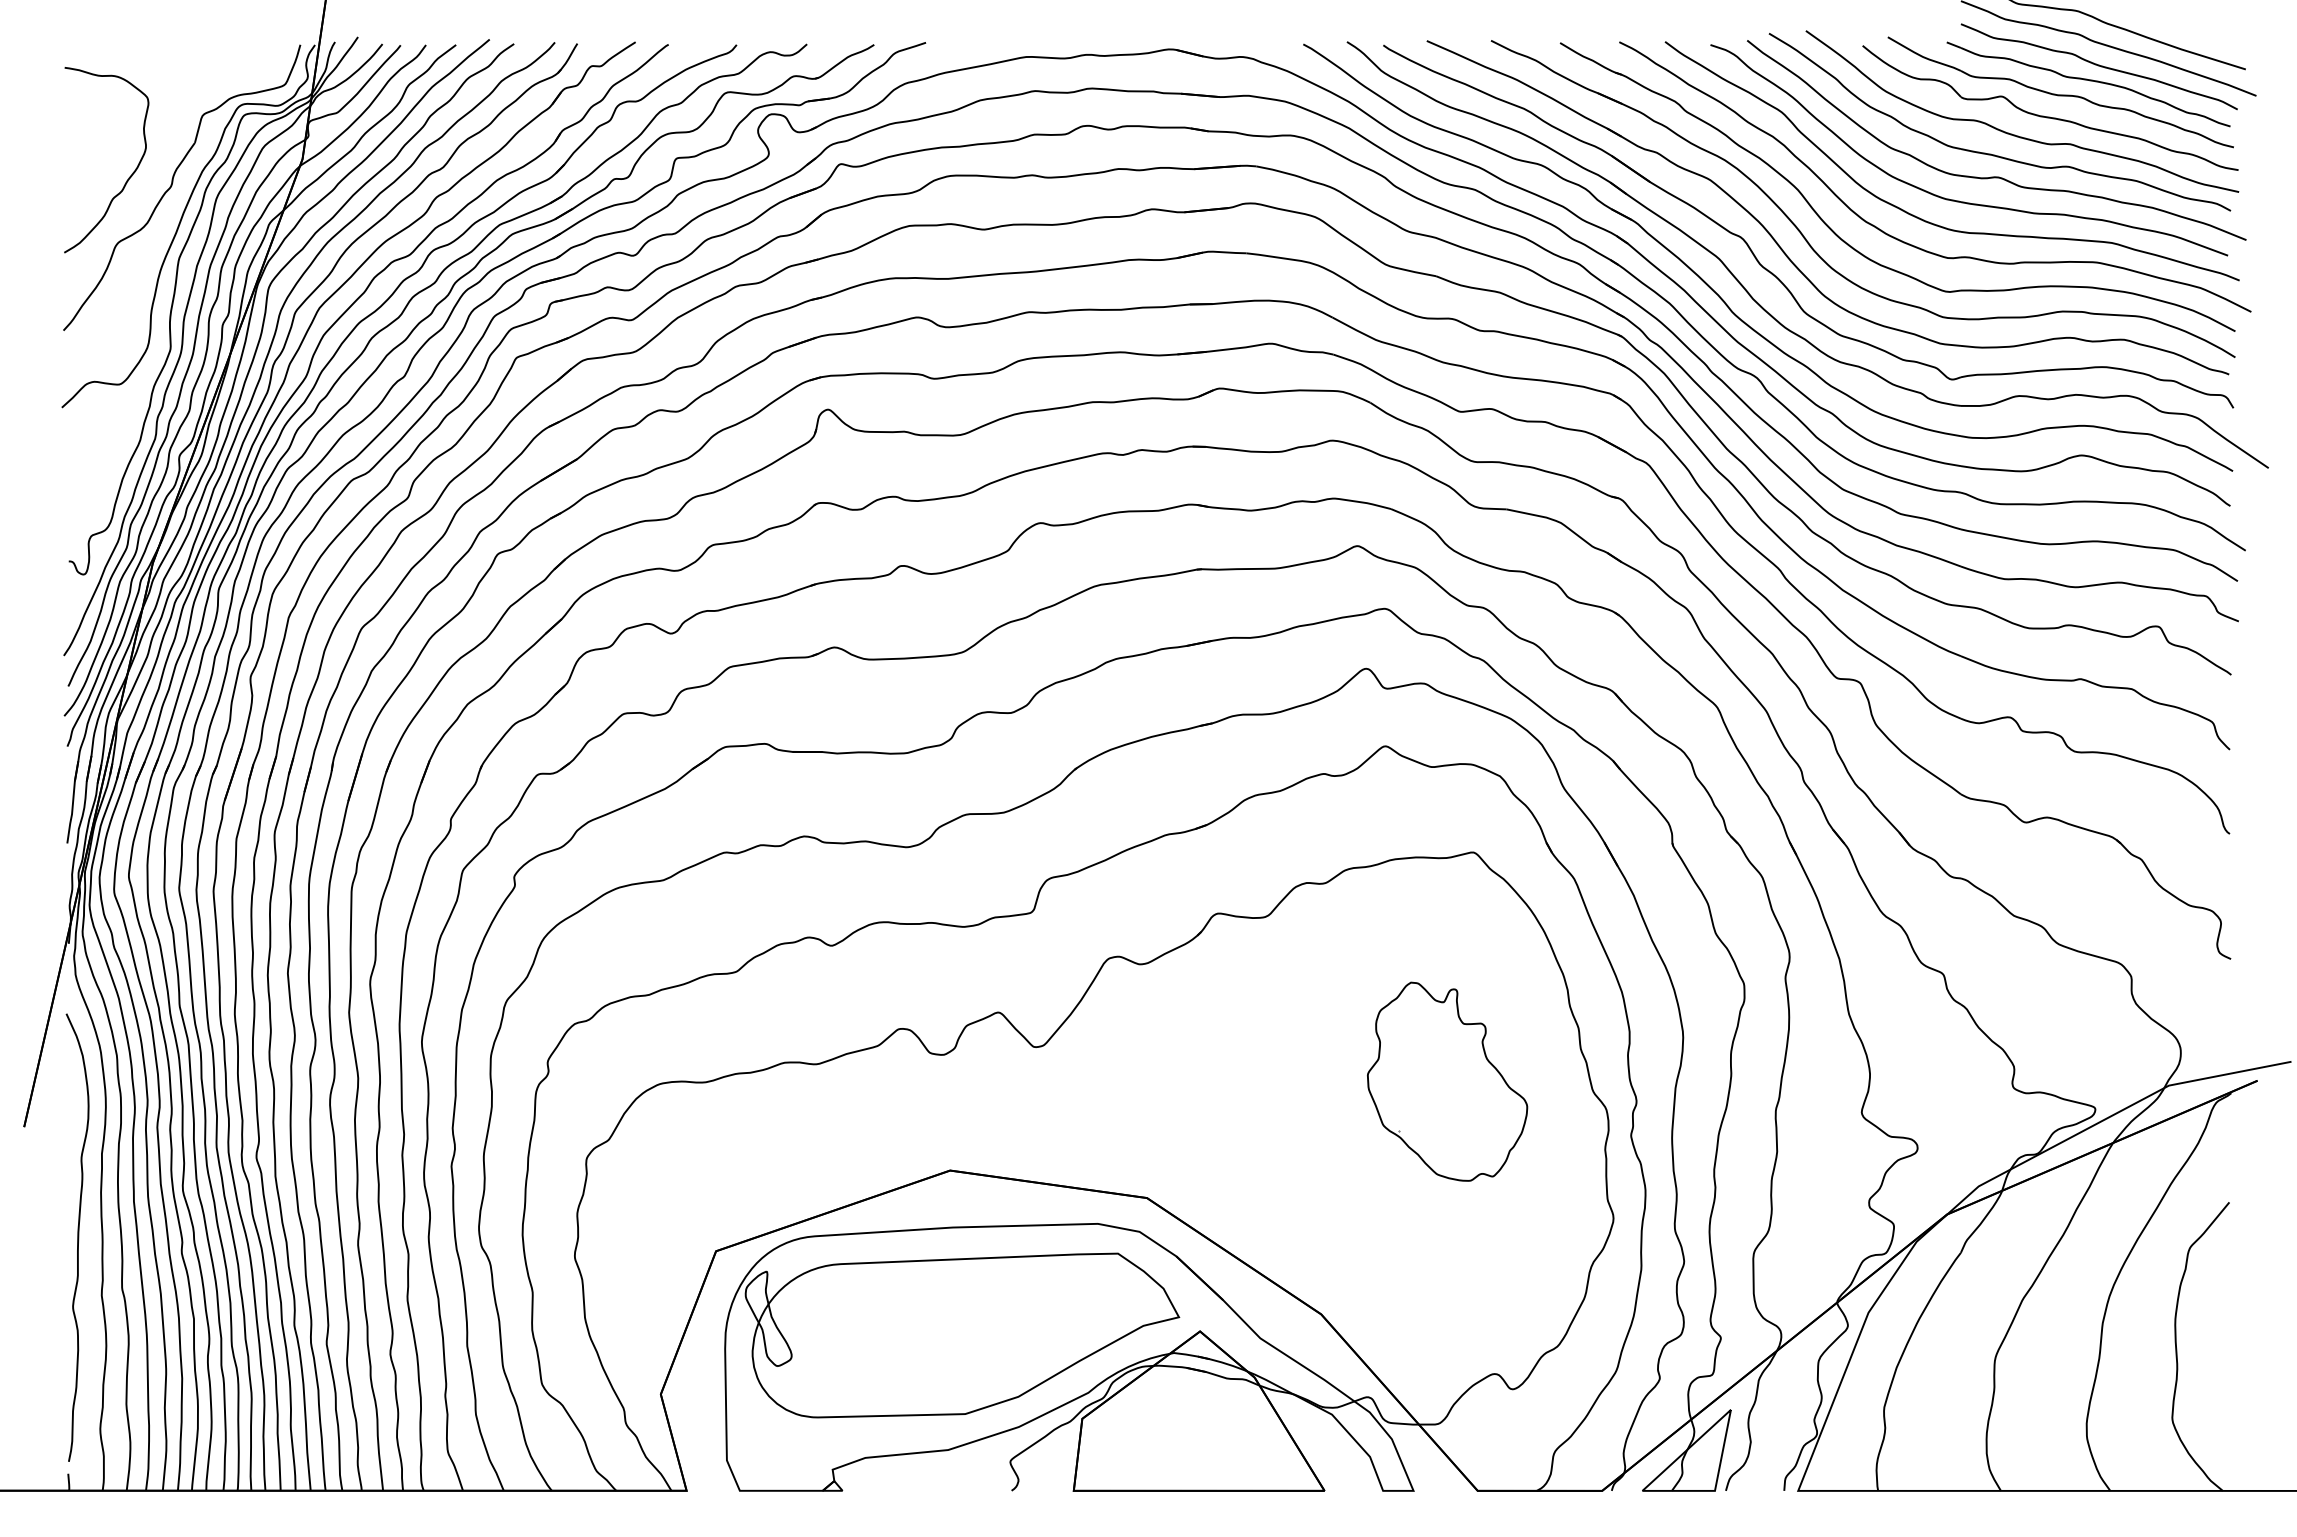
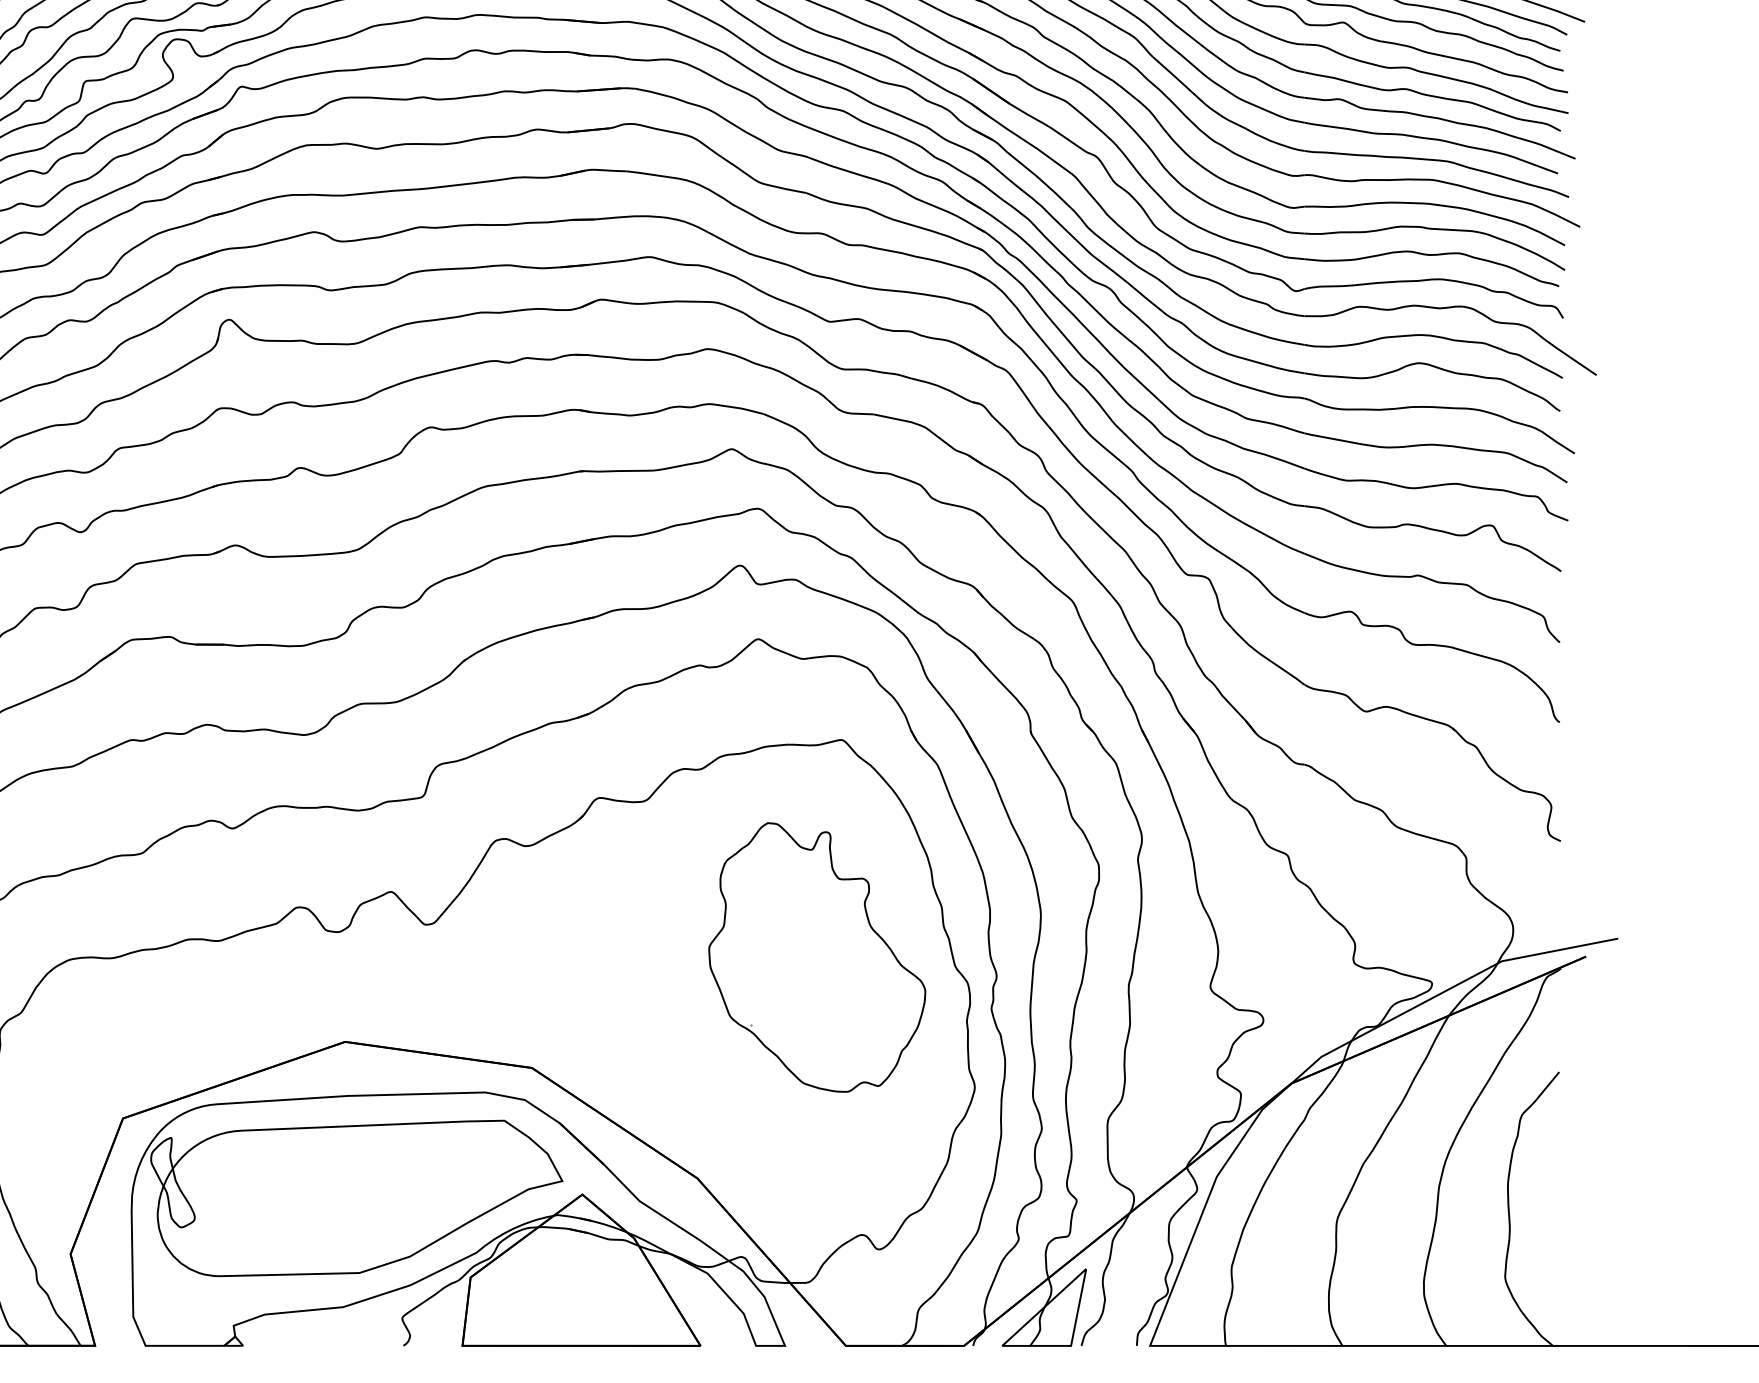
part: (1447, 1081) -> (817, 957), size x1.43

